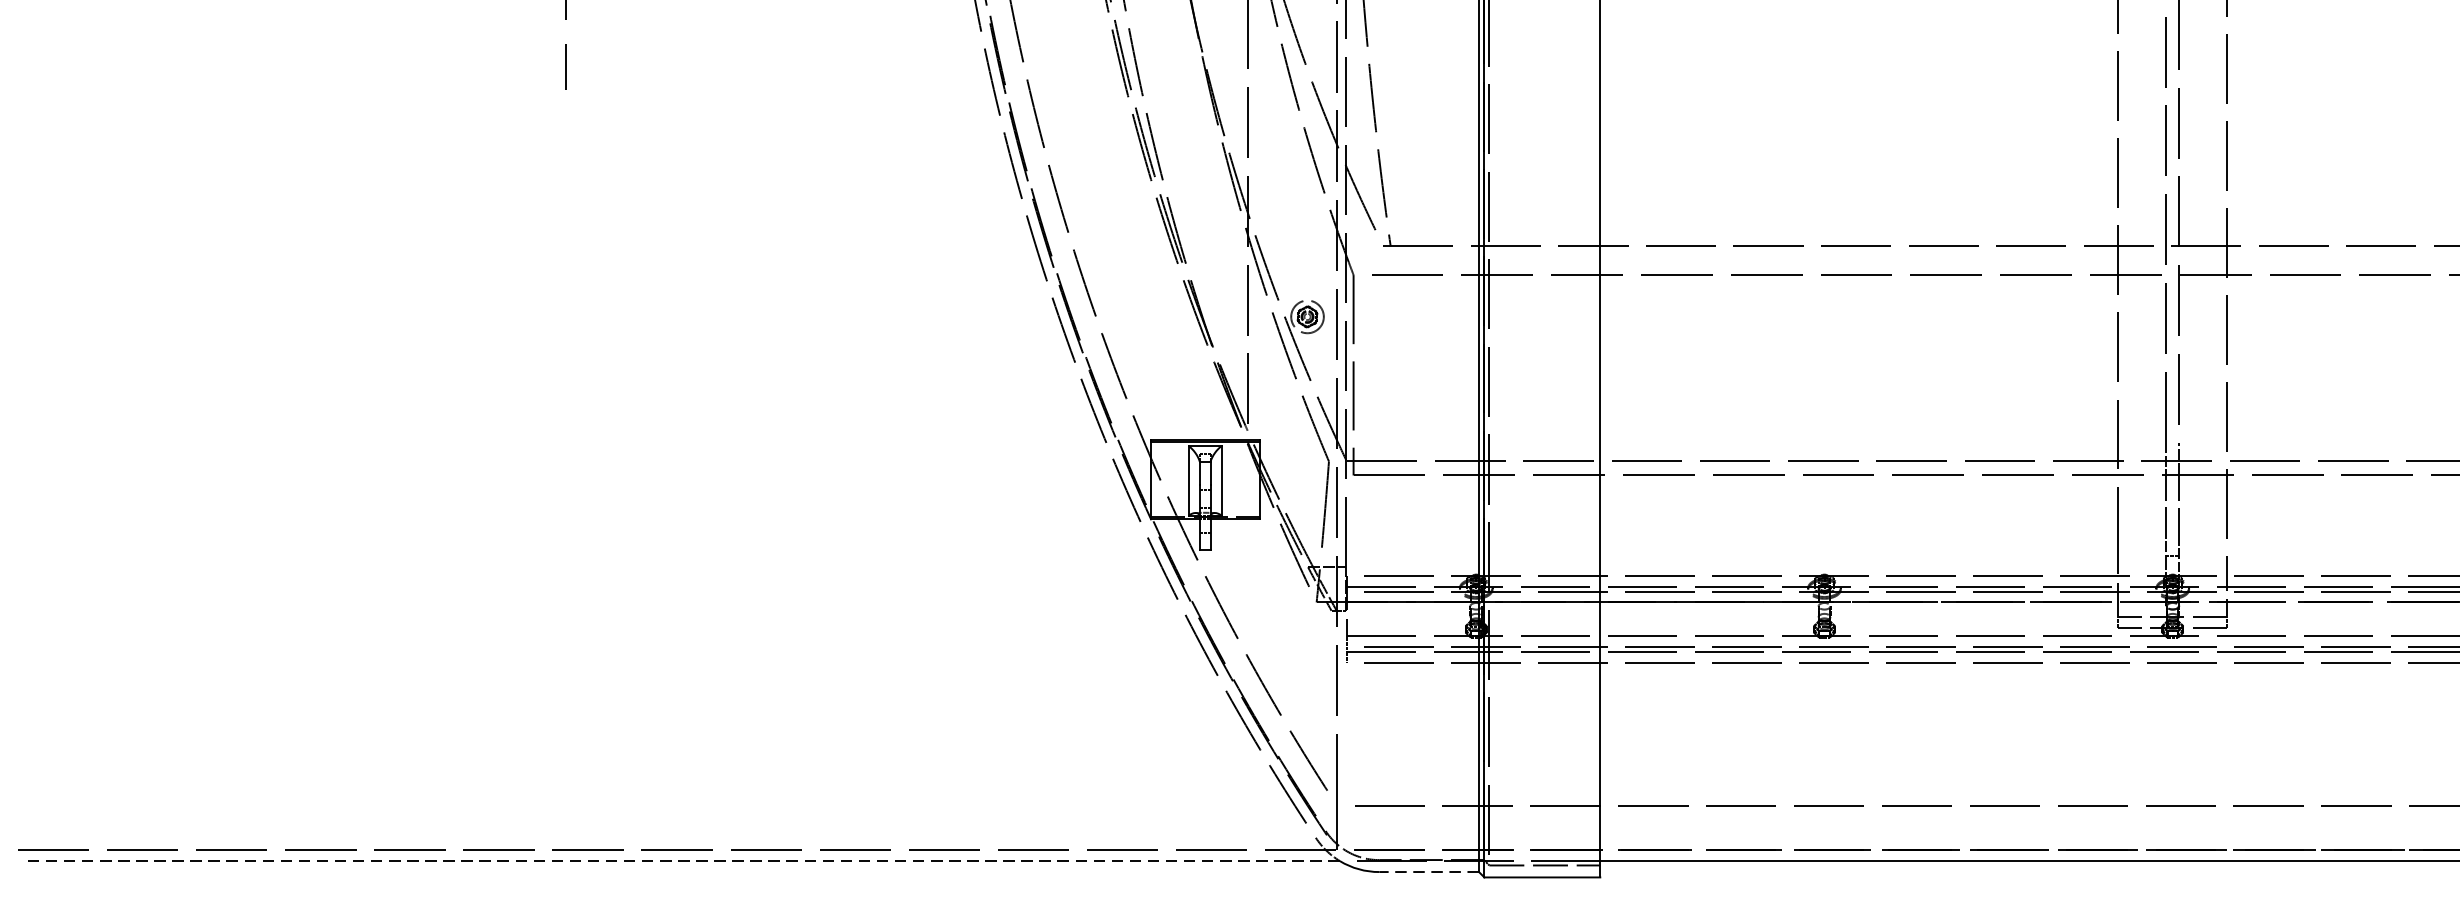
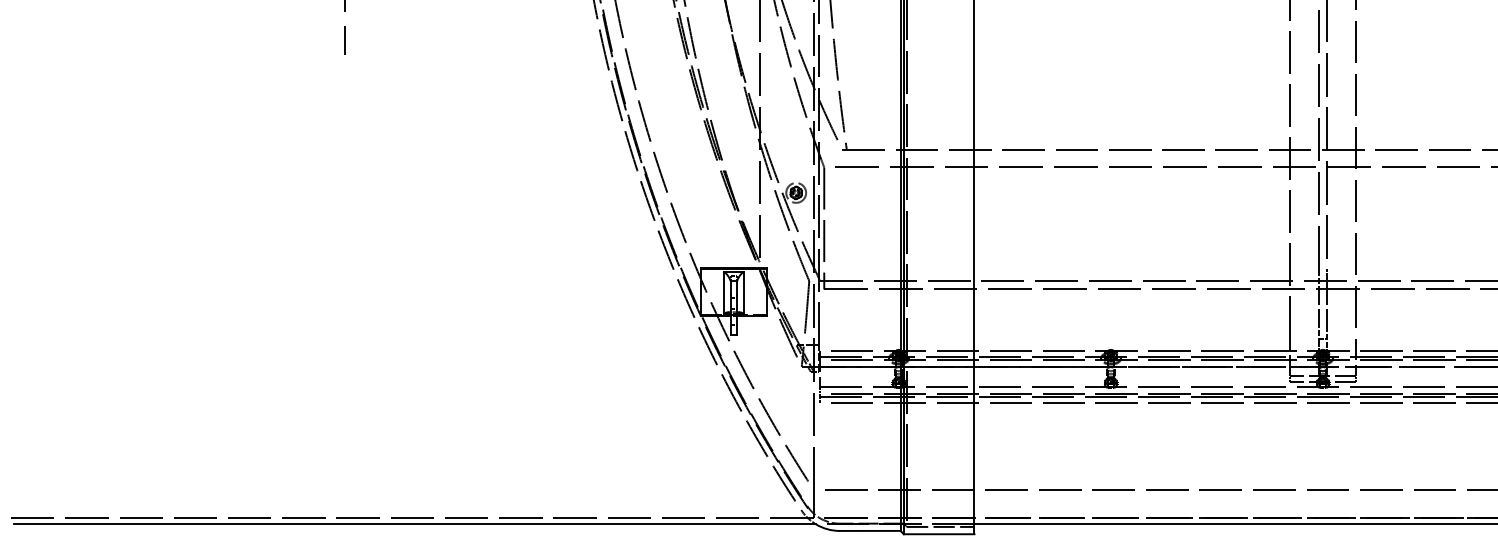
line: (680, 861) -> (414, 524), dashed -> solid
line: (1427, 871) -> (869, 530), dashed -> solid

